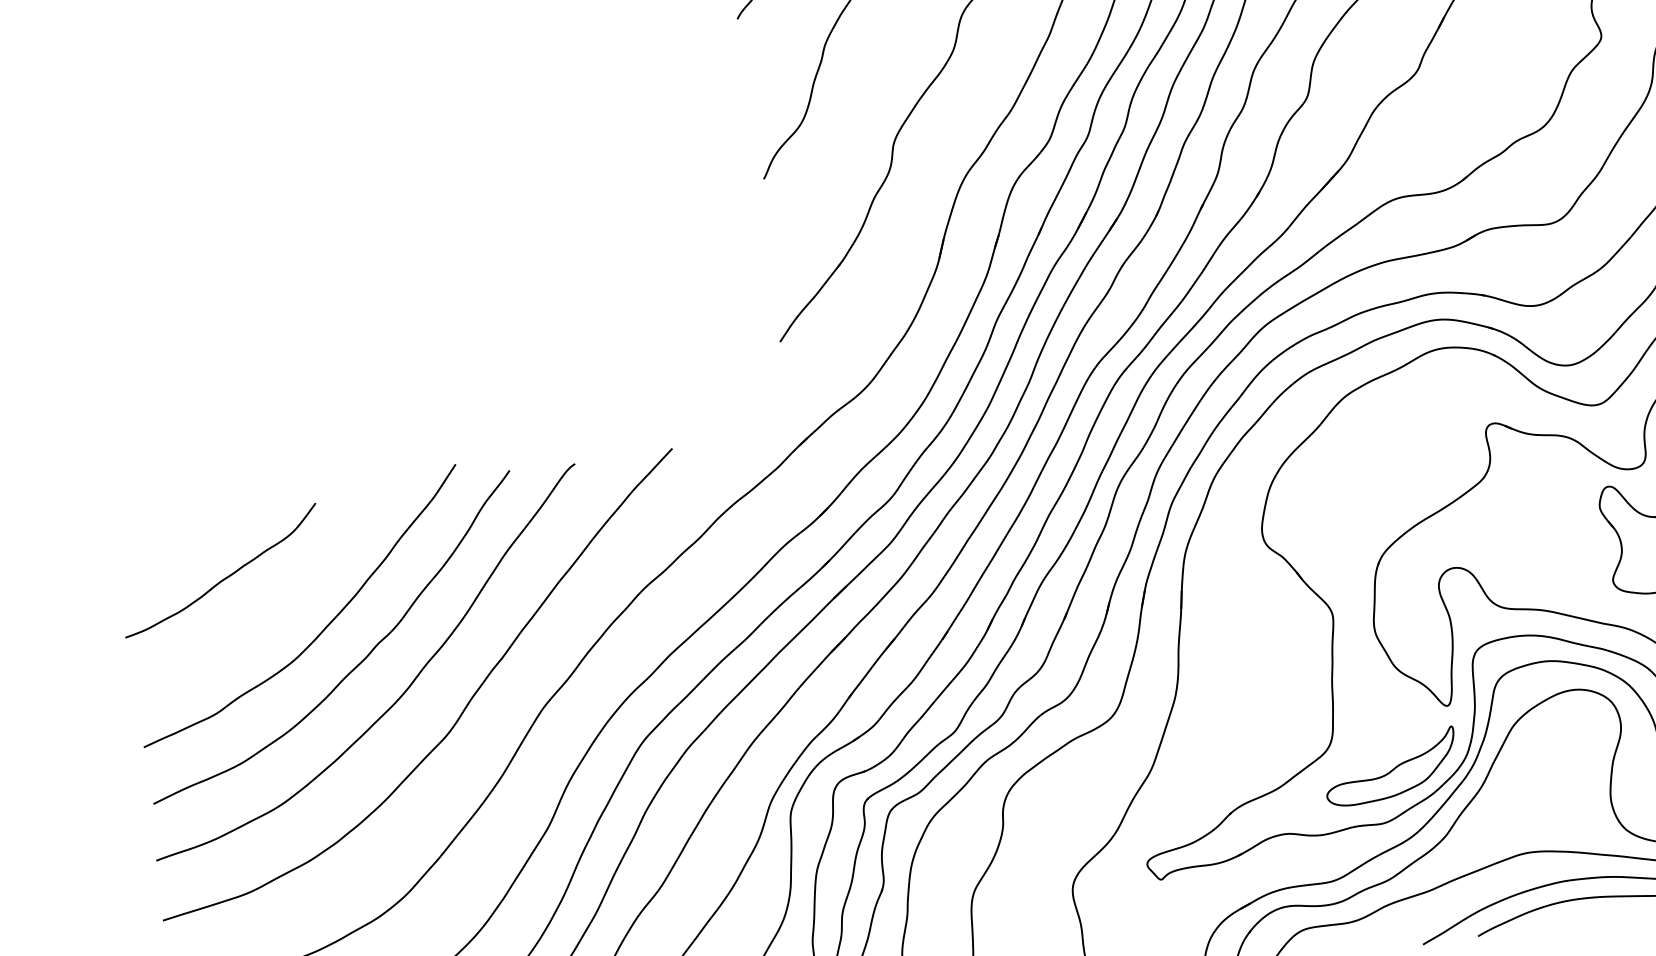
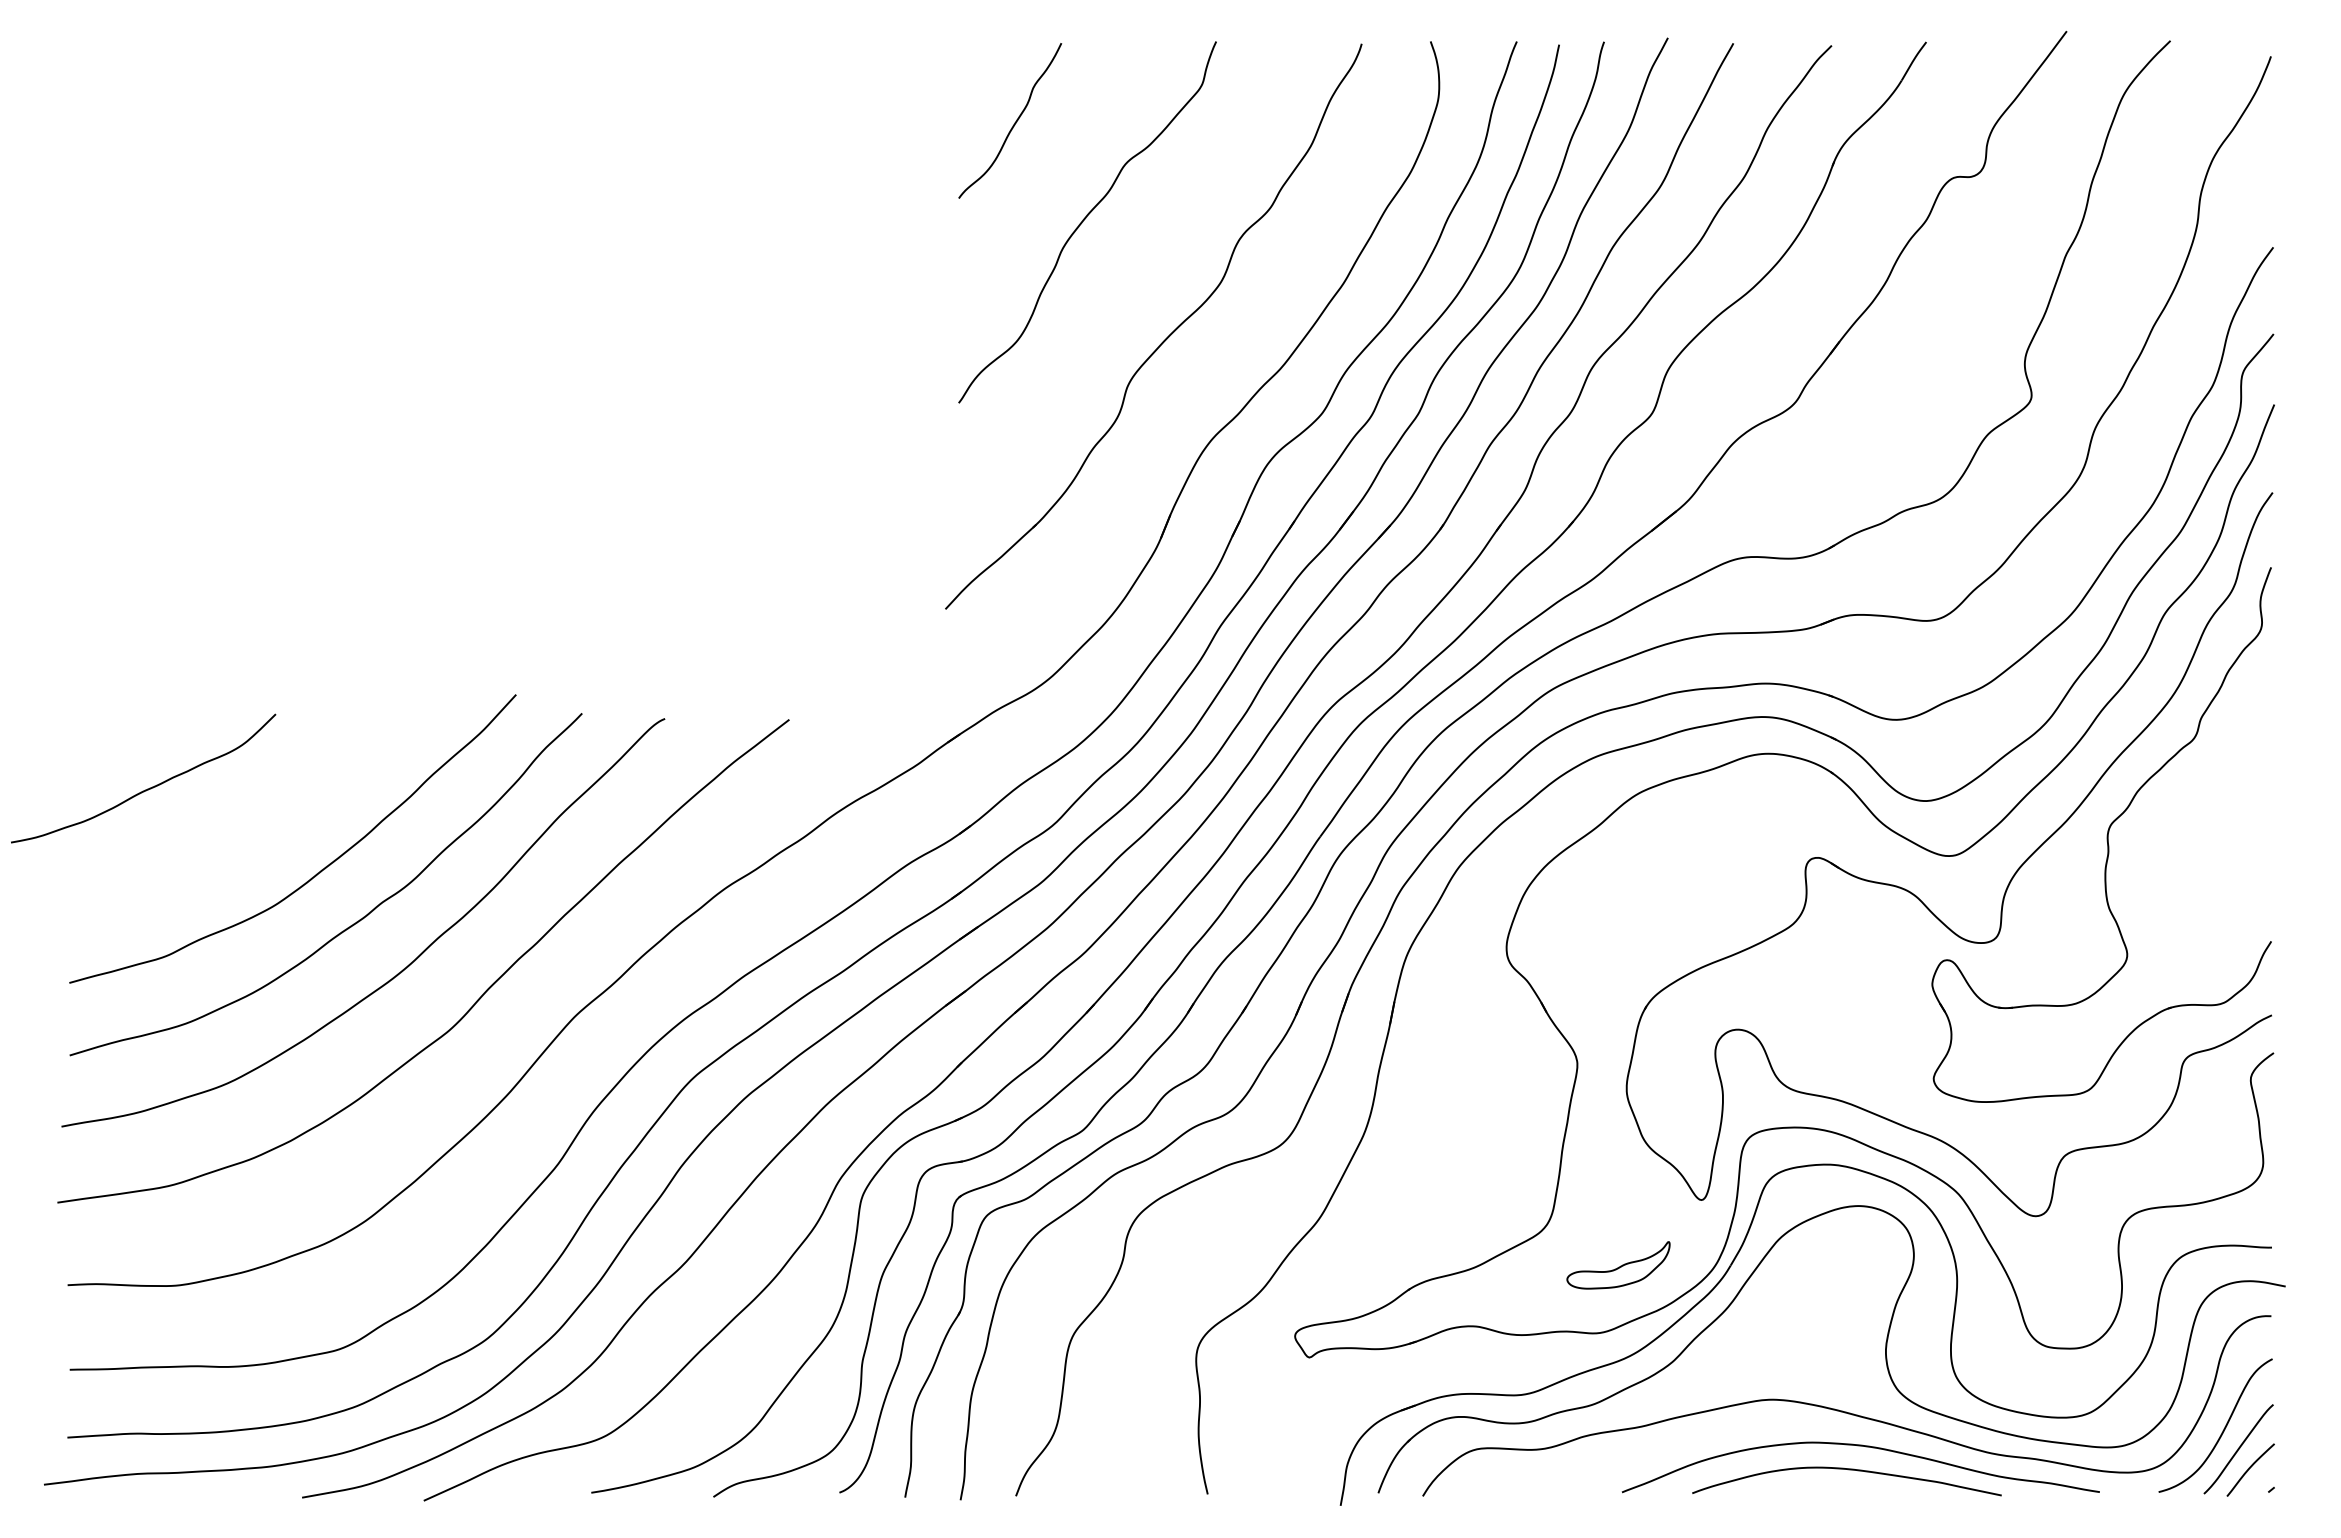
curve: (225, 577) -> (147, 788), moved
part: (1390, 767) -> (1618, 1265), size x0.6

